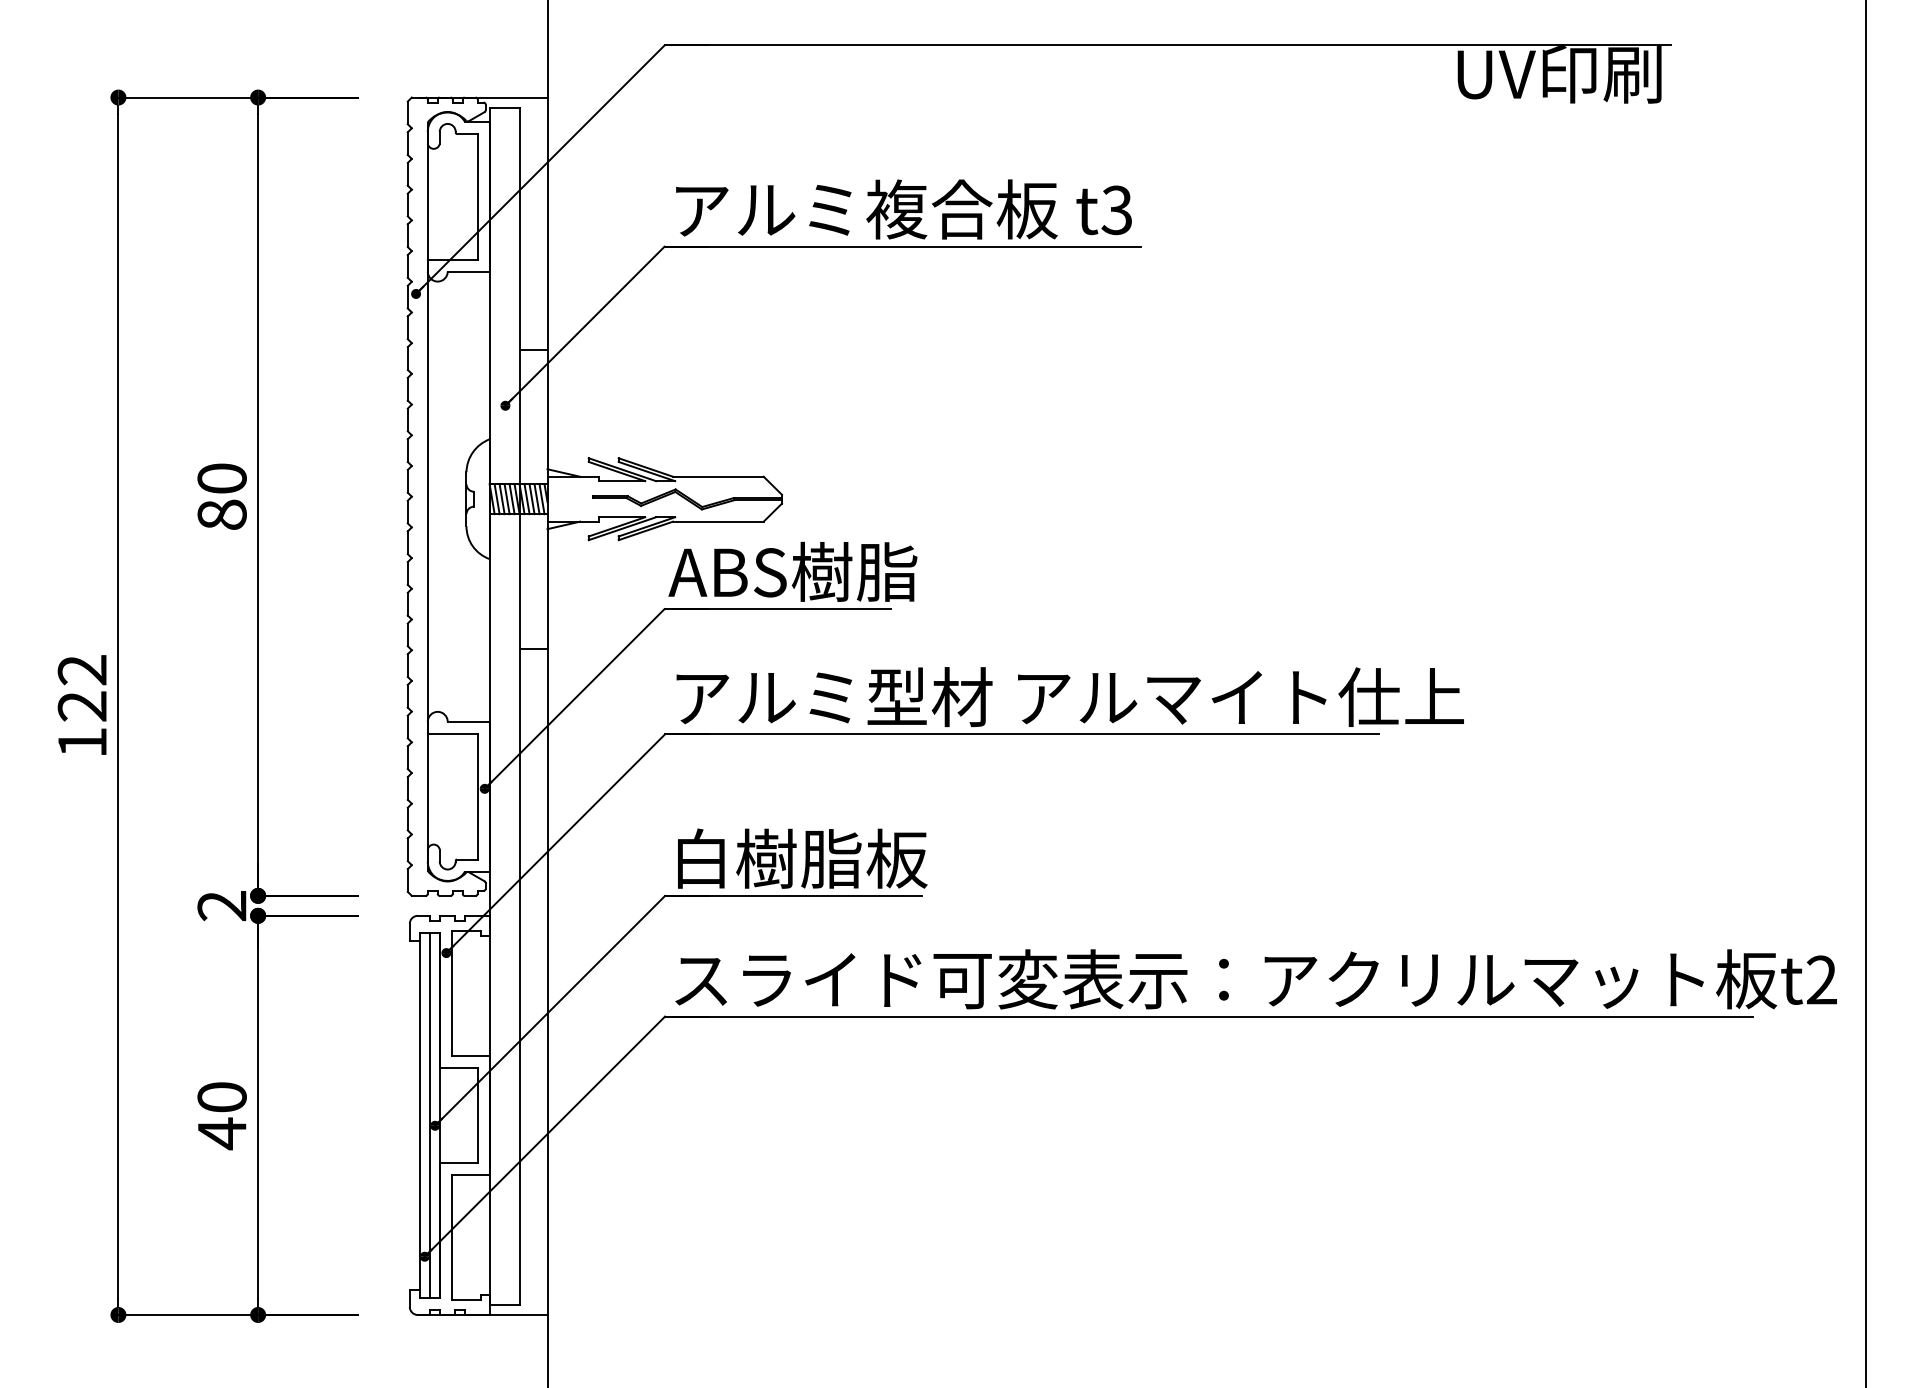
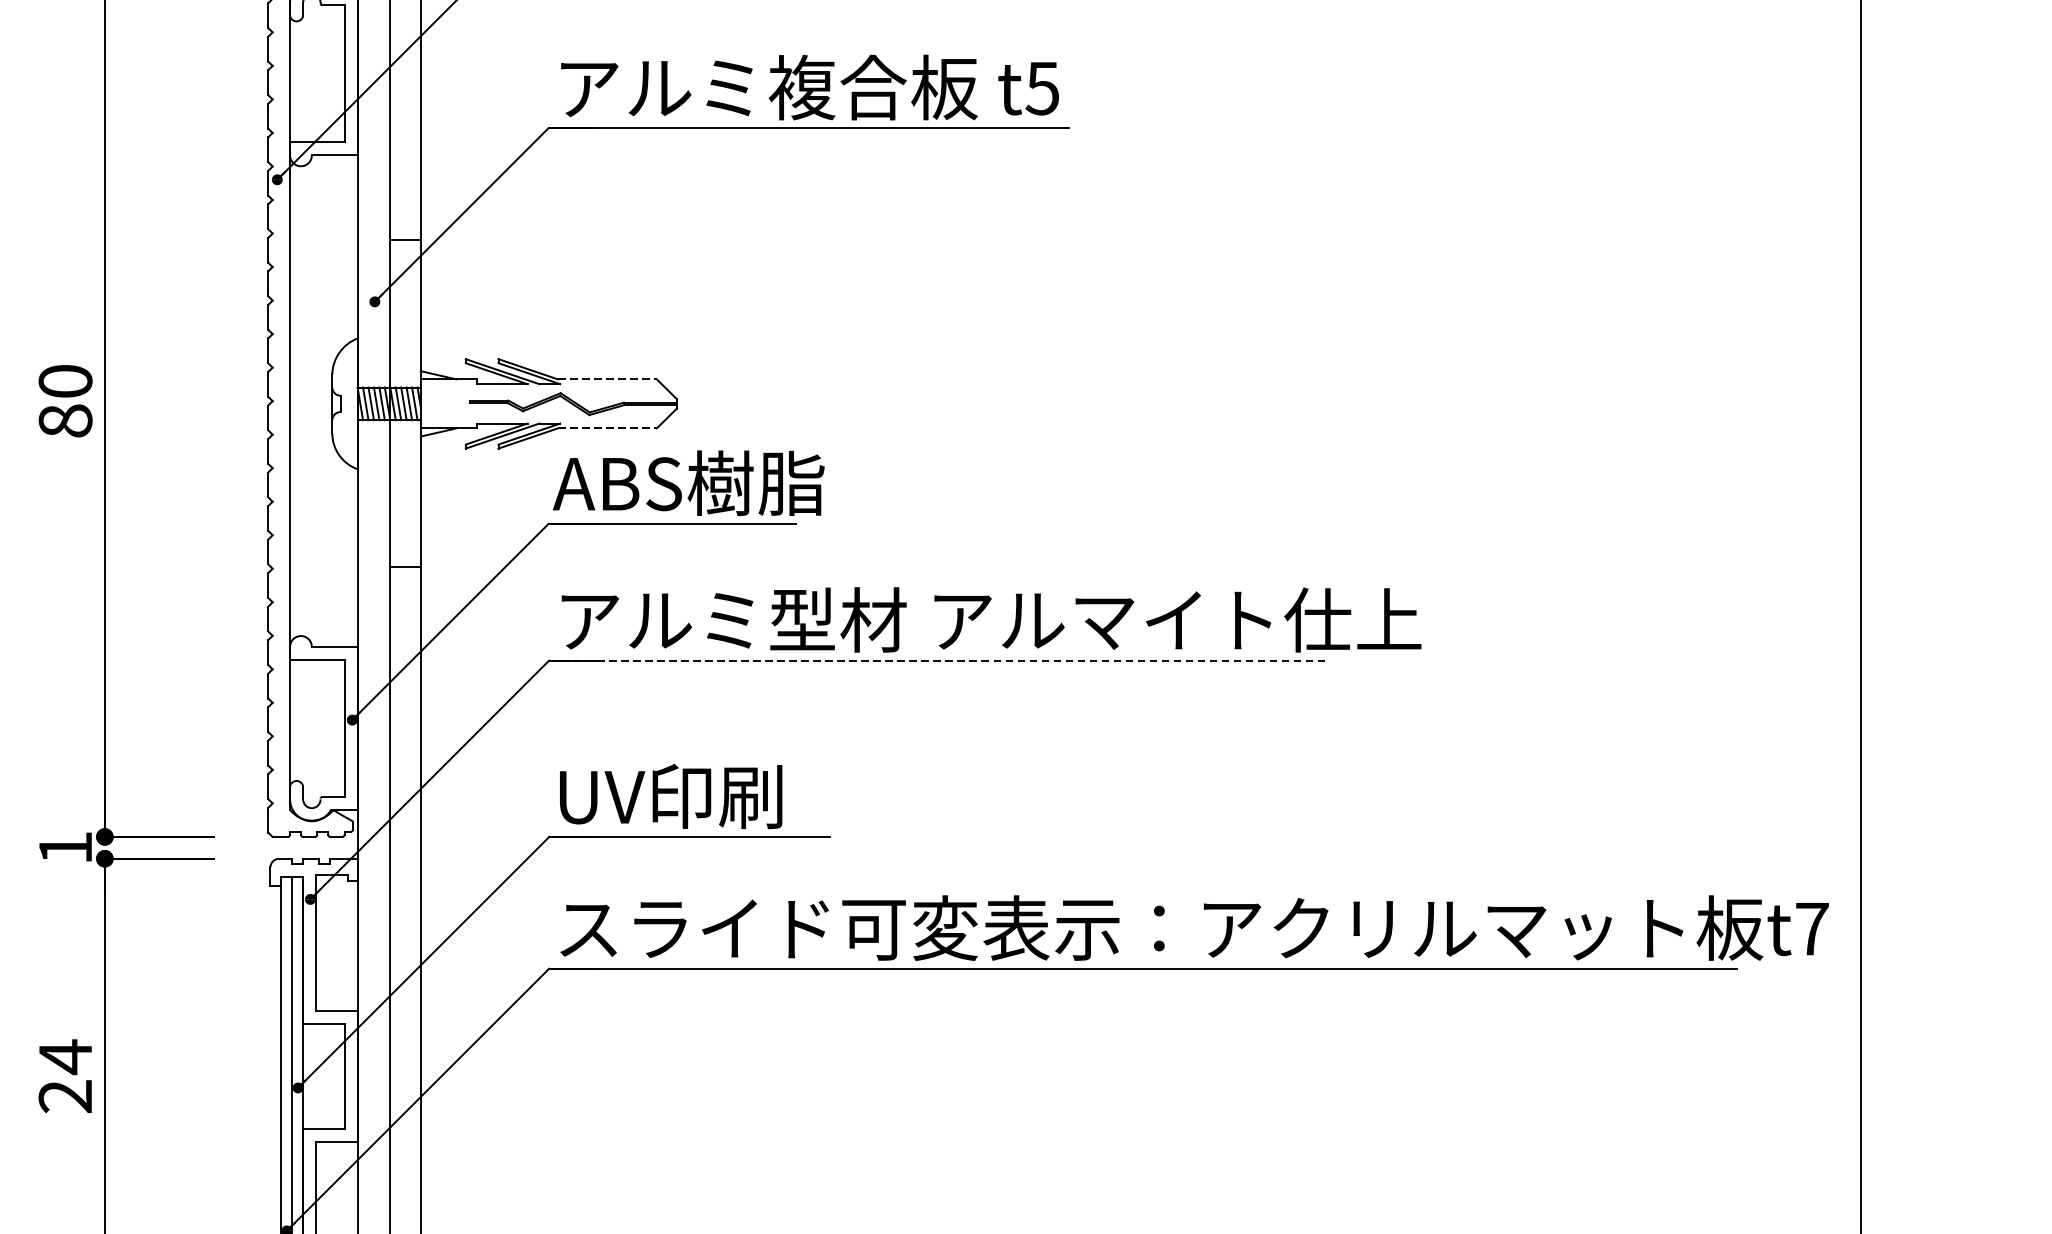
text: (1116, 209) -> (1042, 87), t3 -> t5
line: (718, 476) -> (607, 379), solid -> dashed
line: (718, 521) -> (607, 428), solid -> dashed
line: (1022, 734) -> (939, 660), solid -> dashed
text: (801, 858) -> (698, 796), 白樹脂板 -> UV印刷
text: (221, 906) -> (64, 848), 2 -> 1
text: (1821, 979) -> (1811, 928), t2 -> t7
text: (221, 1115) -> (64, 1076), 40 -> 24

